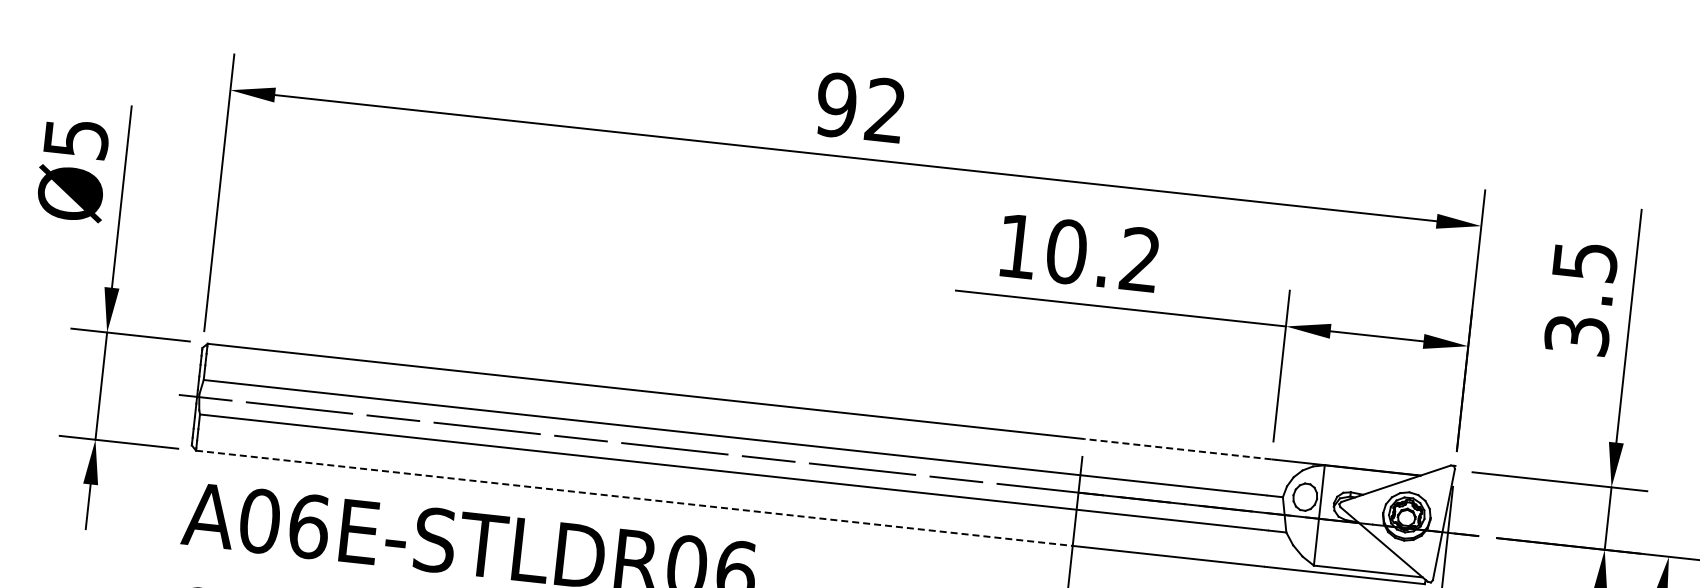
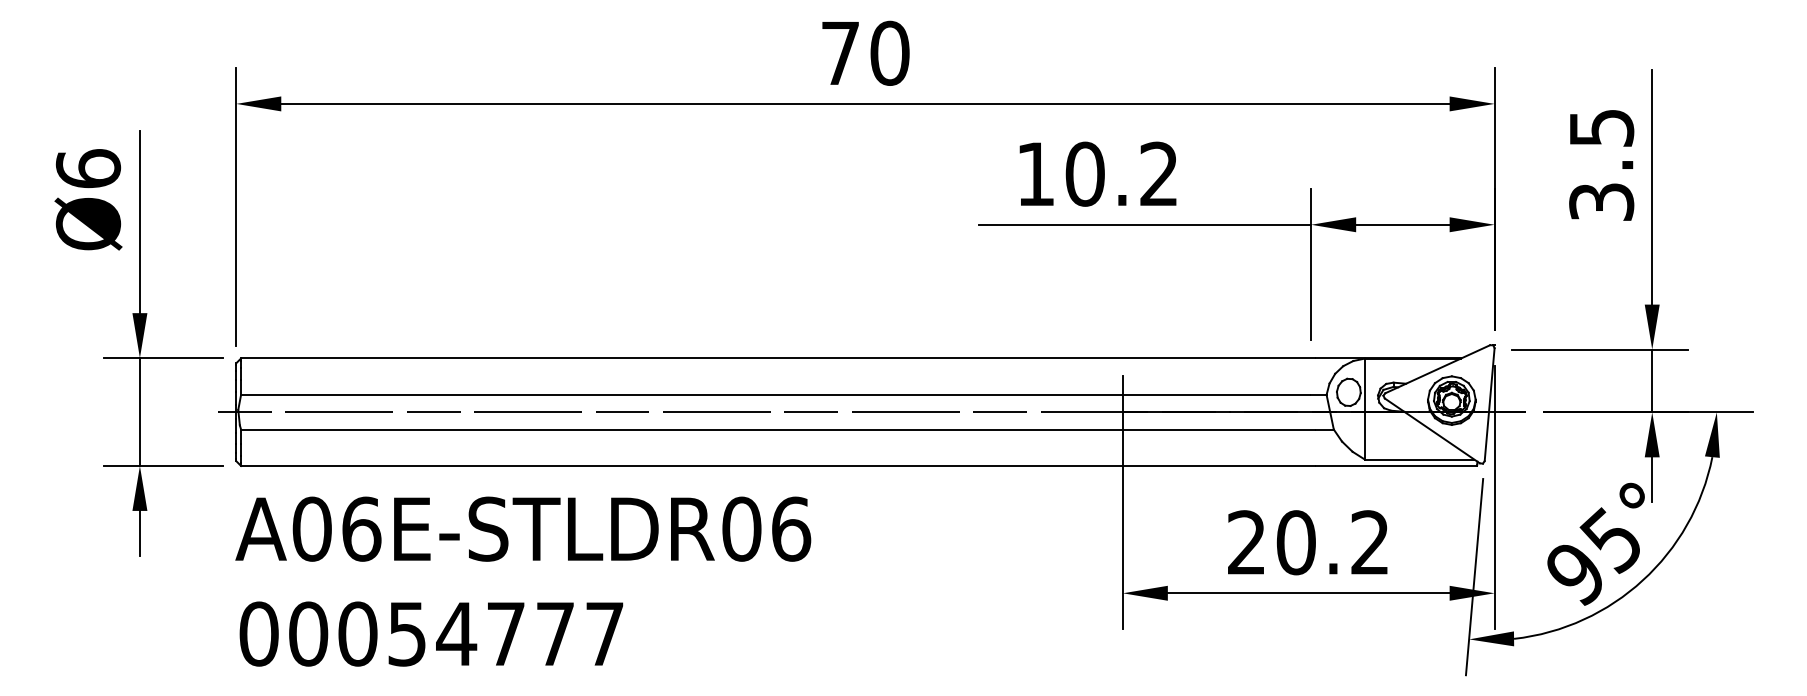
text: (861, 107) -> (865, 52), 92 -> 70
text: (76, 138) -> (88, 168), Ø5 -> Ø6
line: (1177, 449) -> (1216, 358), dashed -> solid
line: (634, 497) -> (682, 465), dashed -> solid

